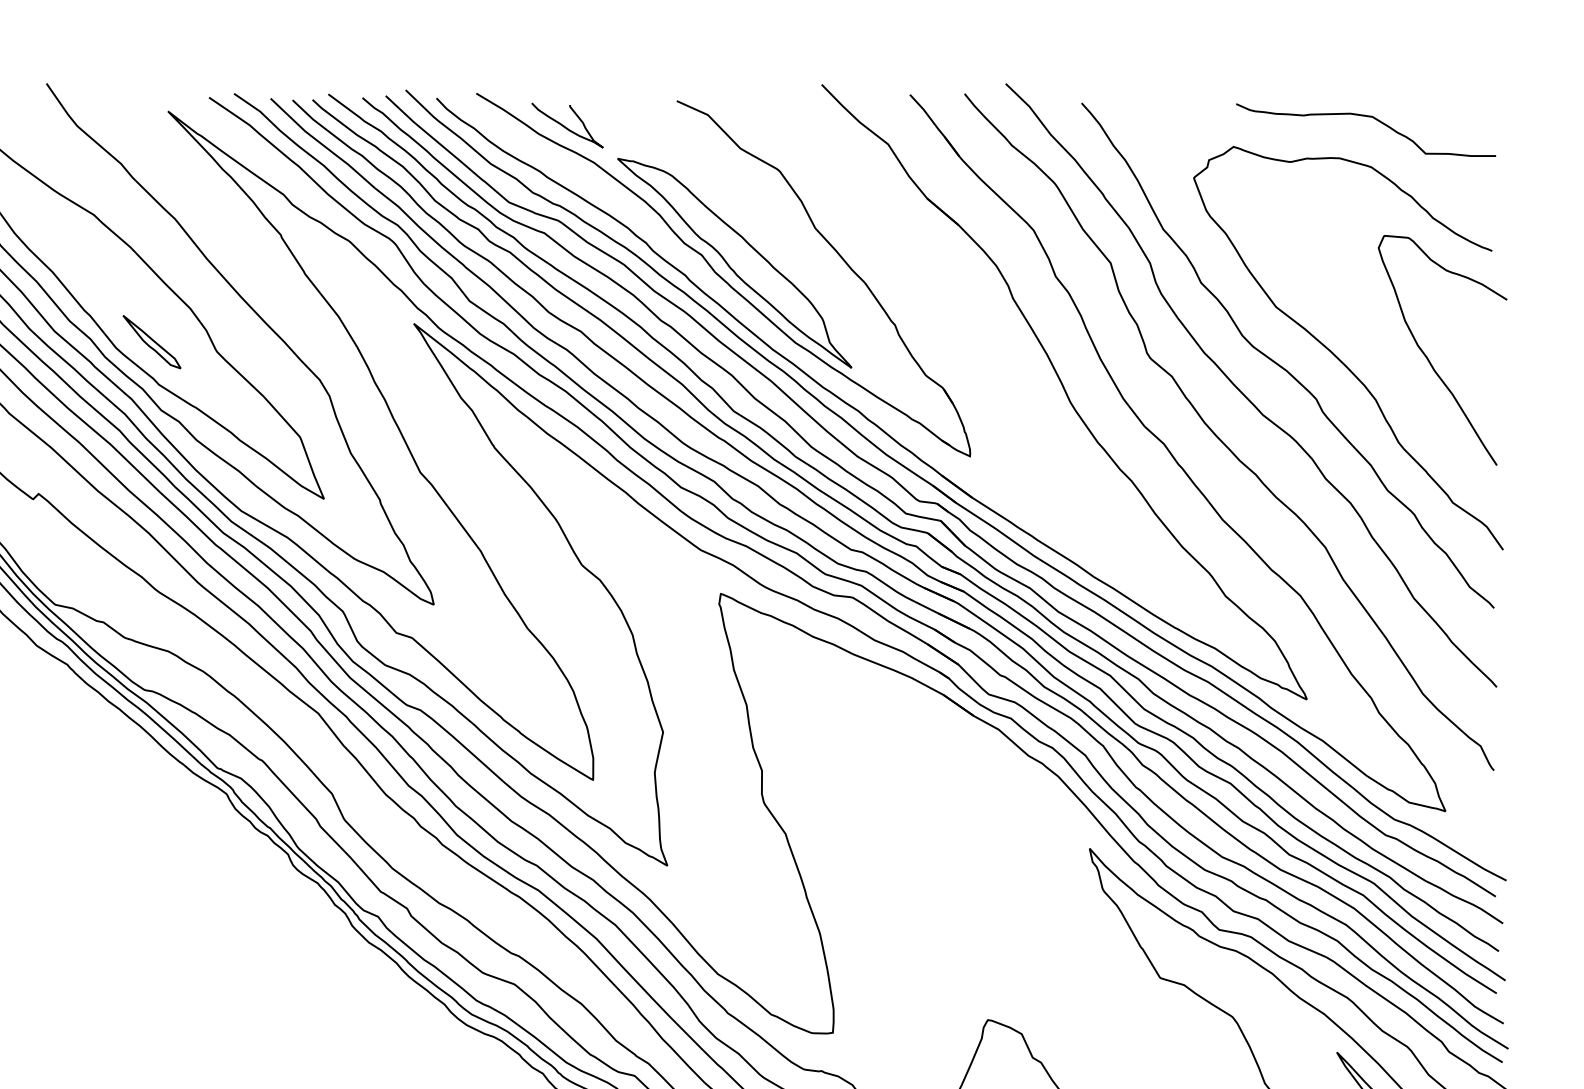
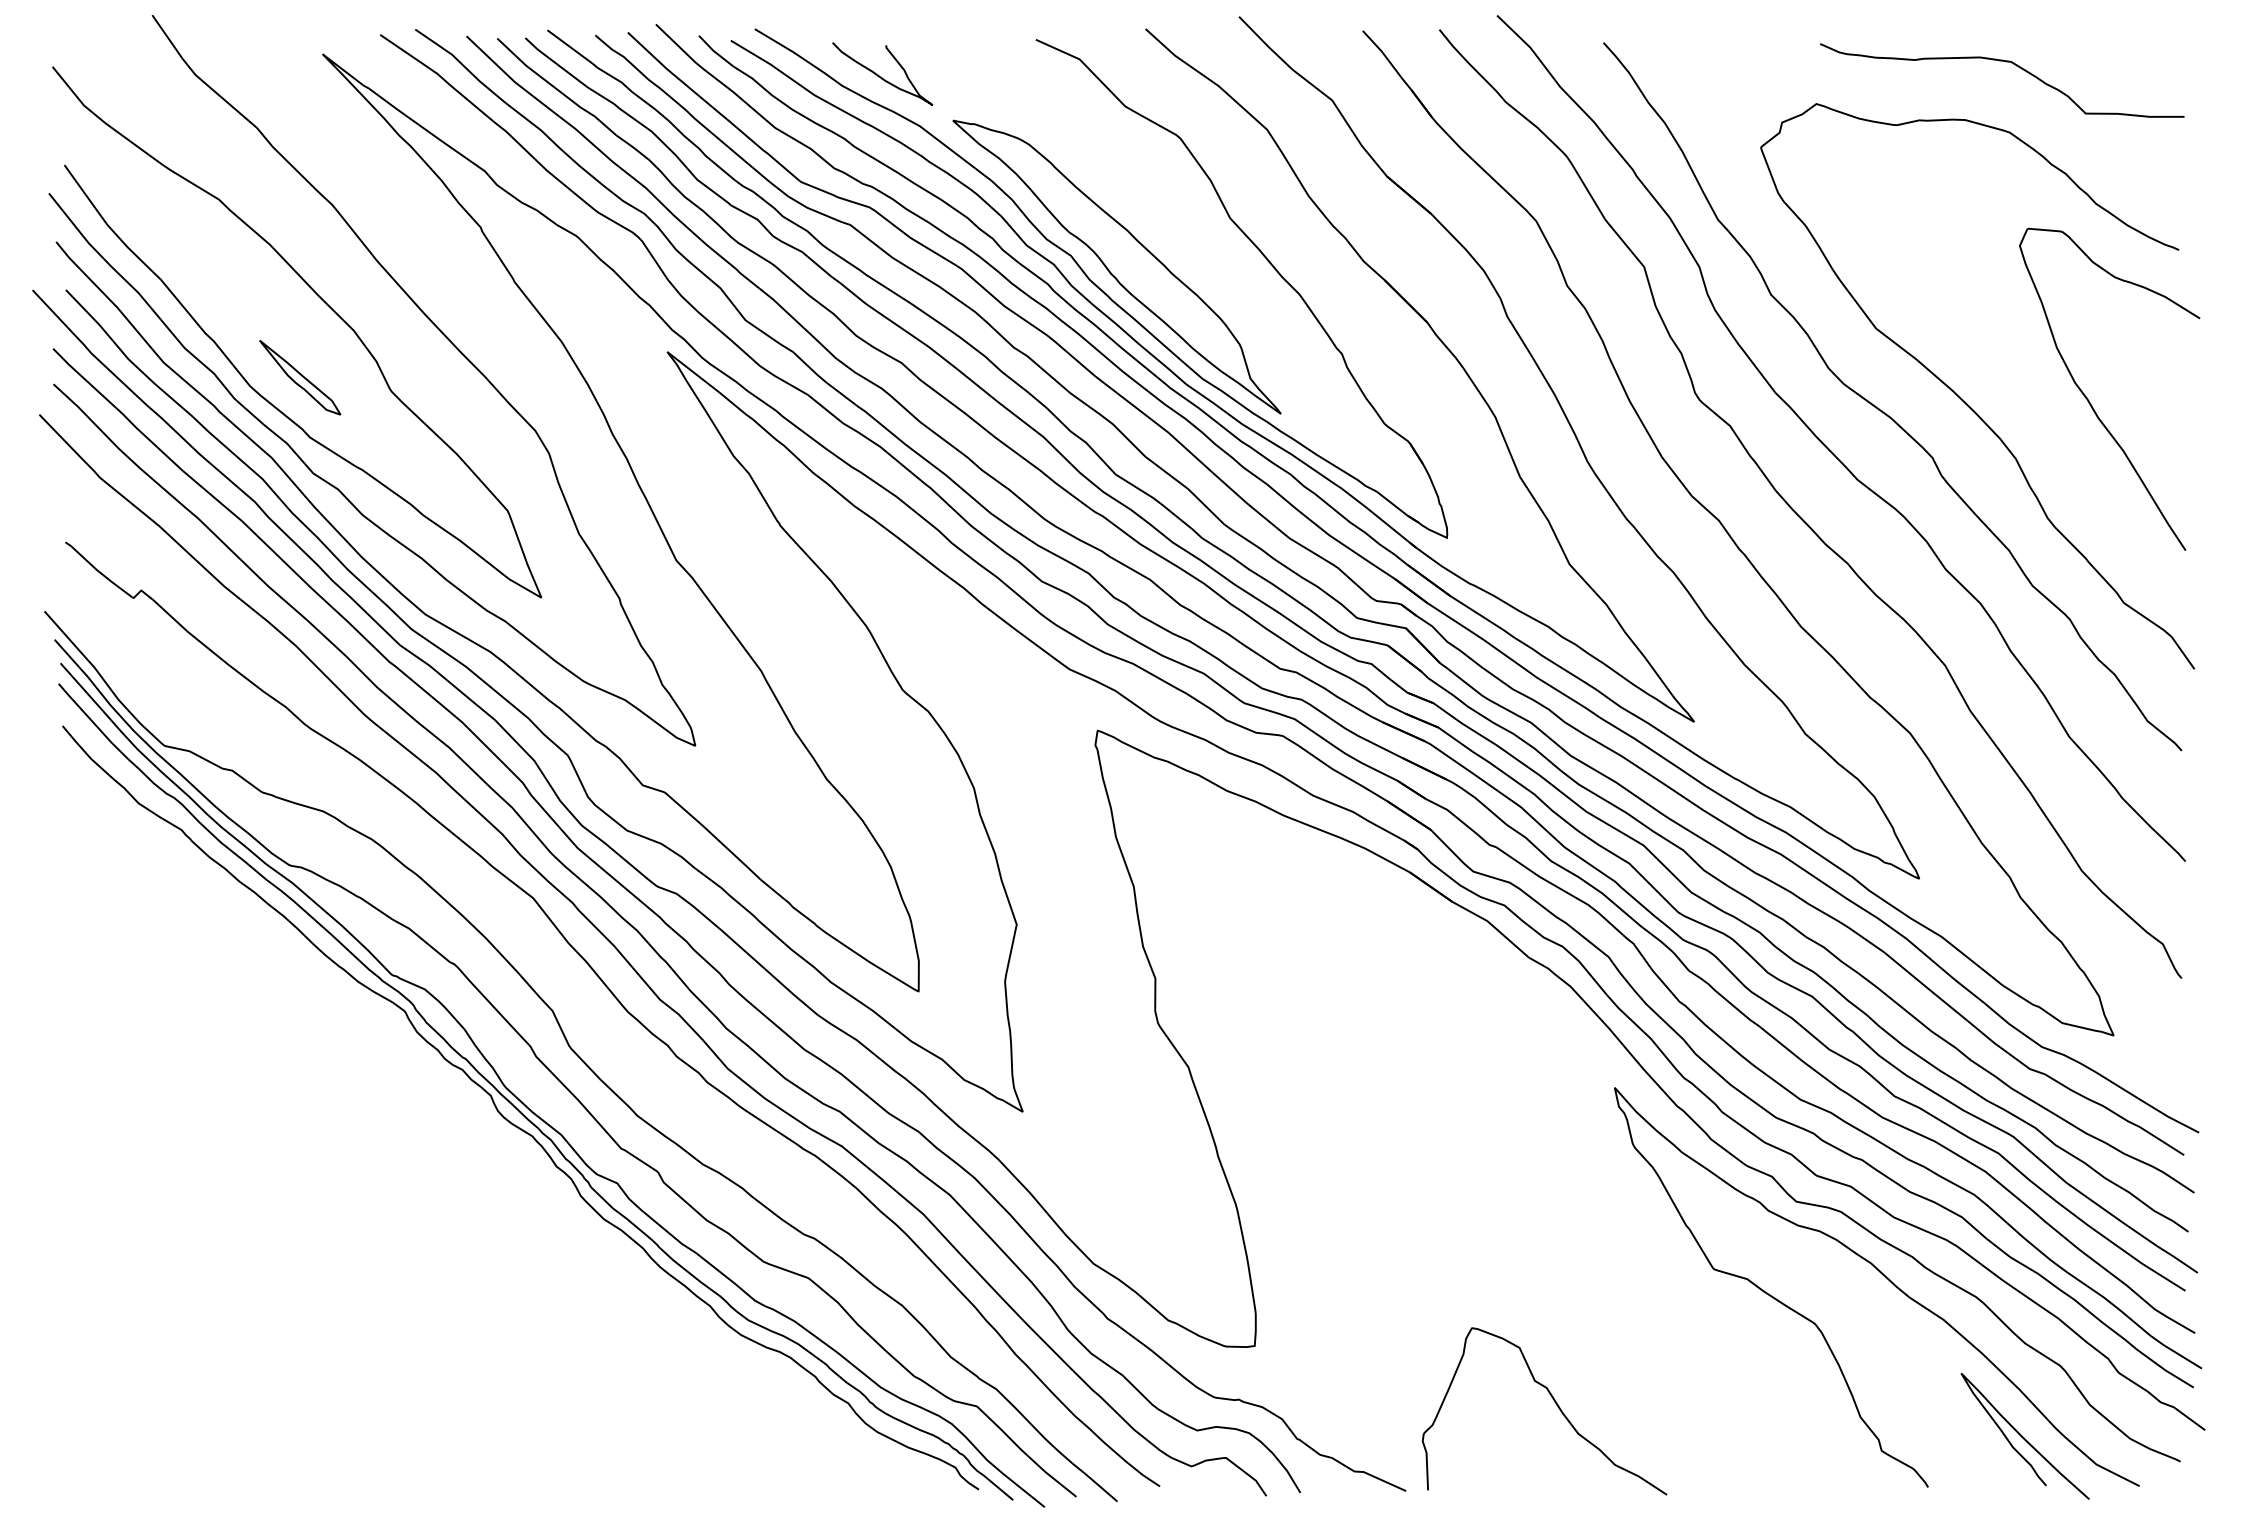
part: (794, 353) -> (1201, 393), added

